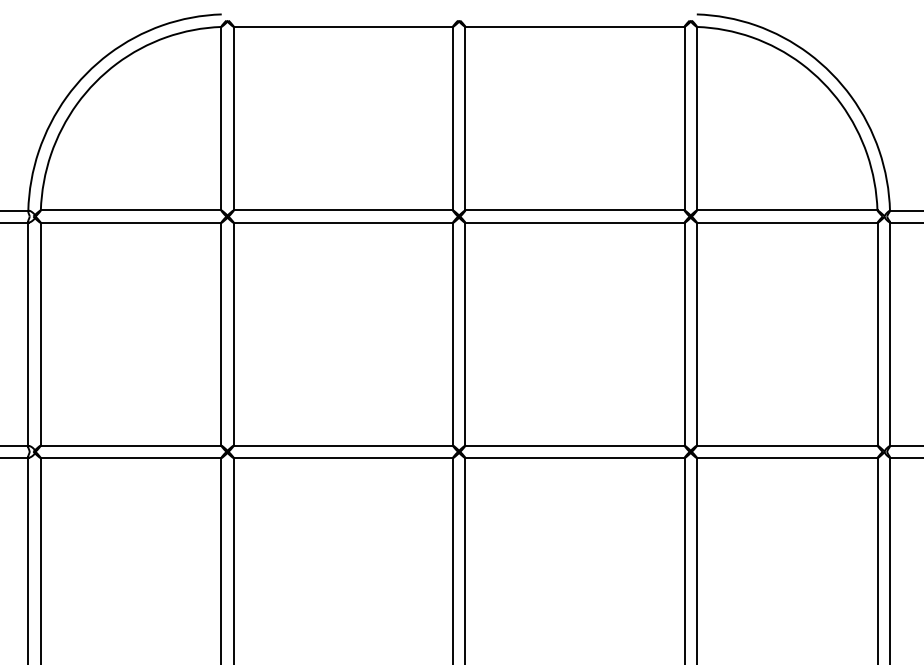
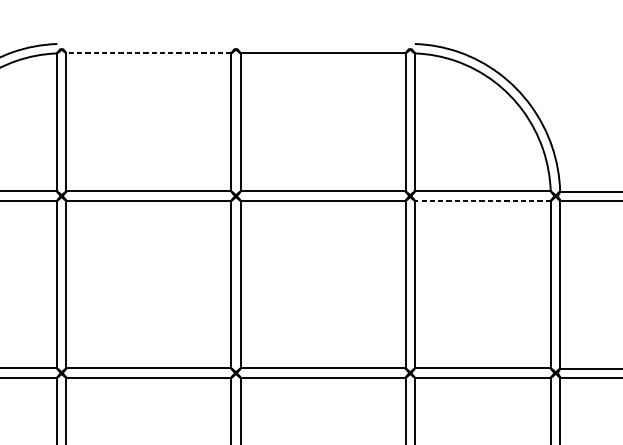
line: (343, 26) -> (148, 53), solid -> dashed
line: (786, 222) -> (482, 200), solid -> dashed

